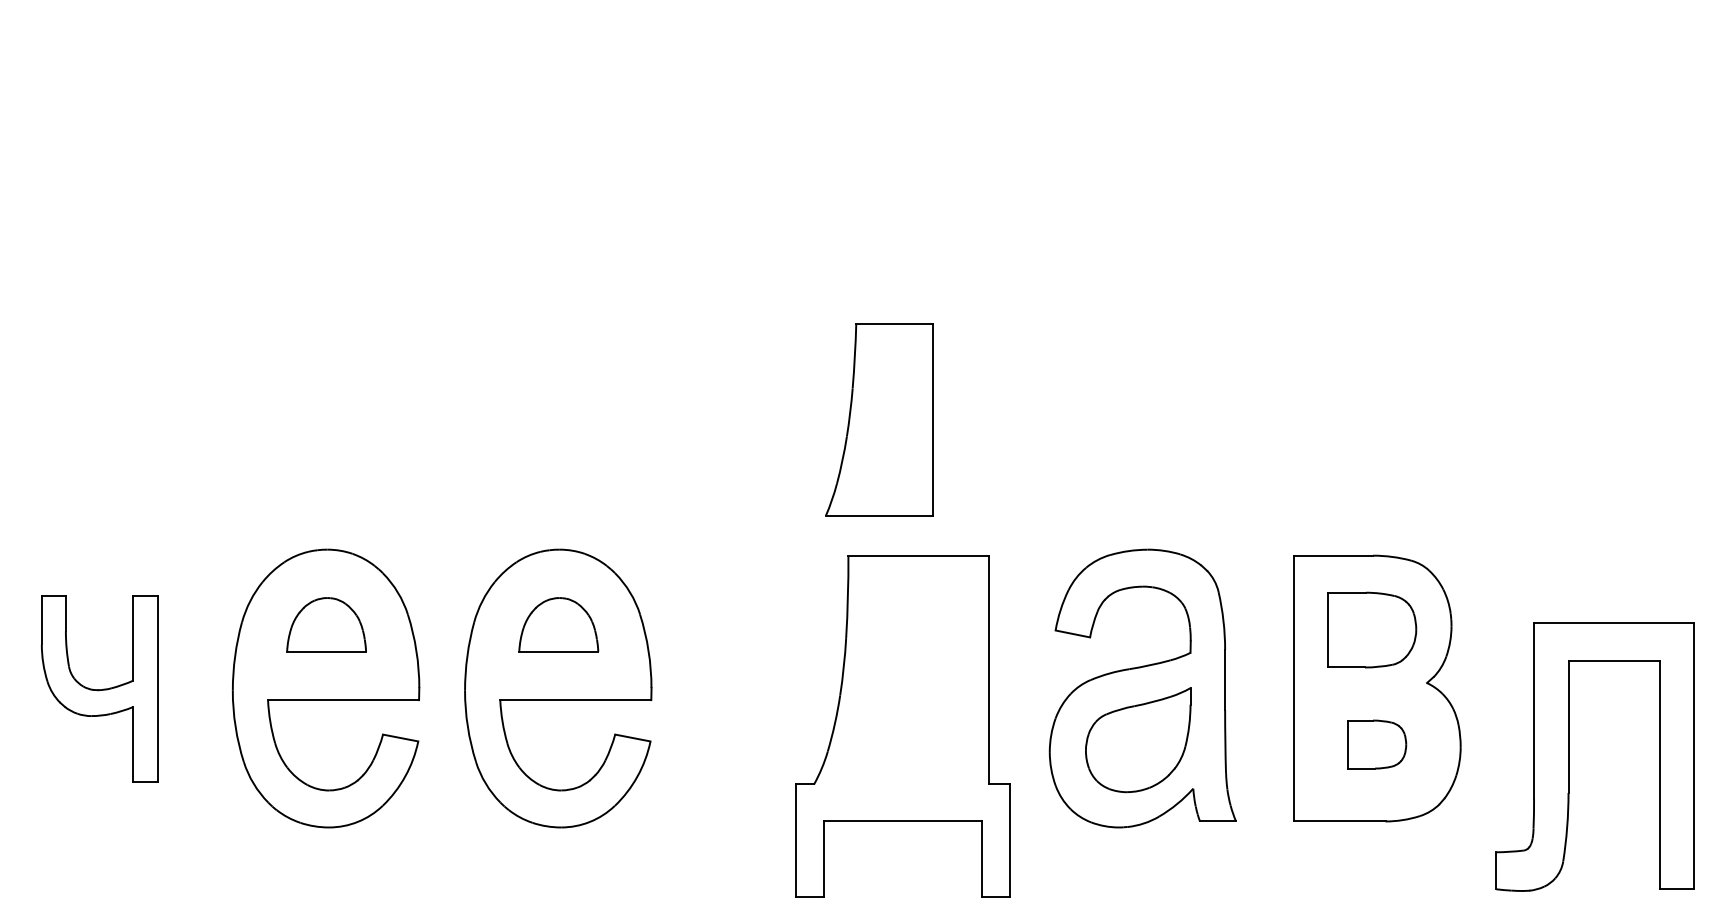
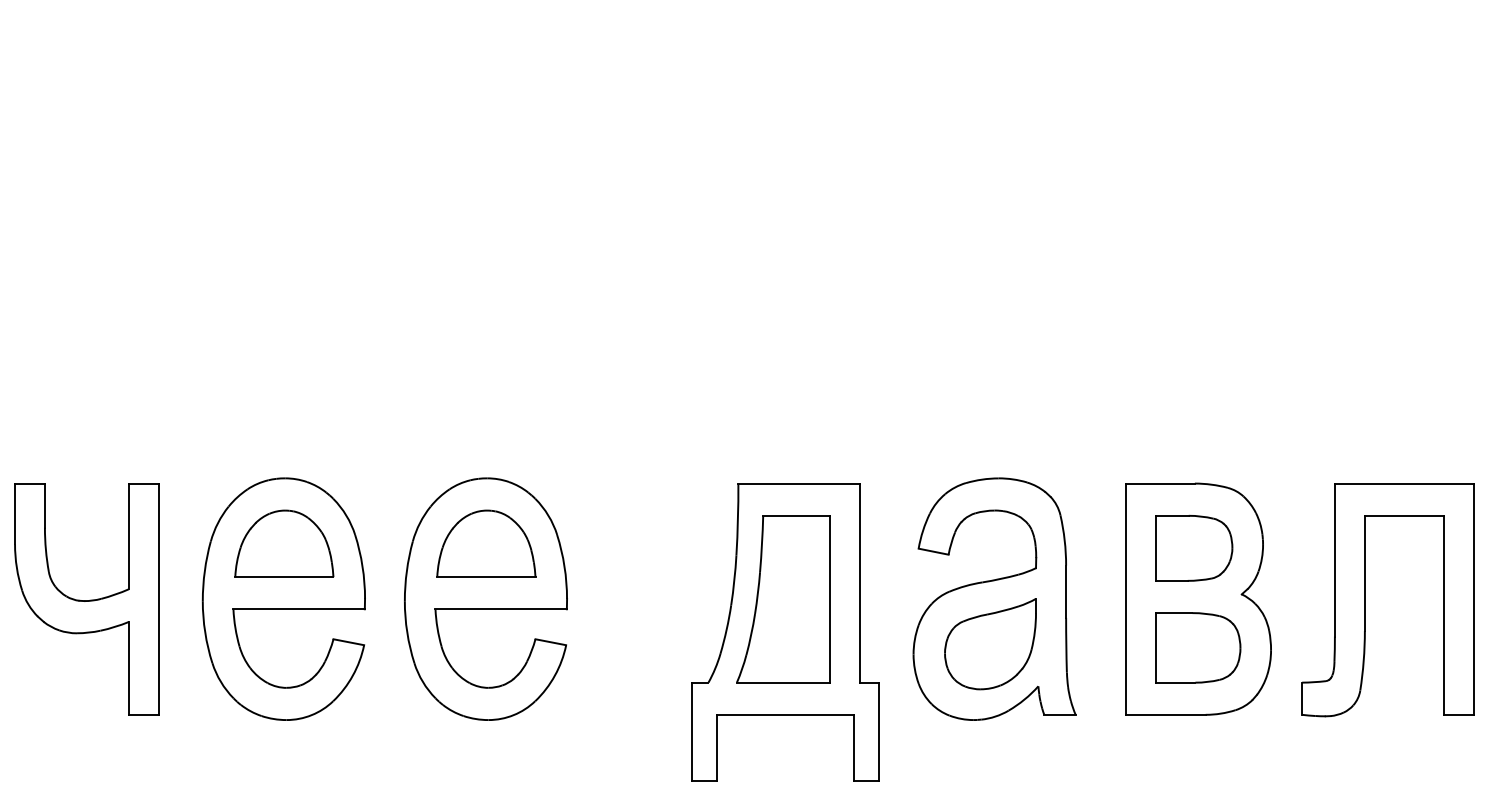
part: (879, 419) -> (783, 599), moved
part: (326, 624) -> (284, 543), size x1.43
part: (558, 624) -> (486, 543), size x1.43
part: (99, 688) -> (86, 599), size x1.43
part: (1377, 744) -> (1198, 647), size x1.67
part: (1569, 757) -> (1365, 600), moved

